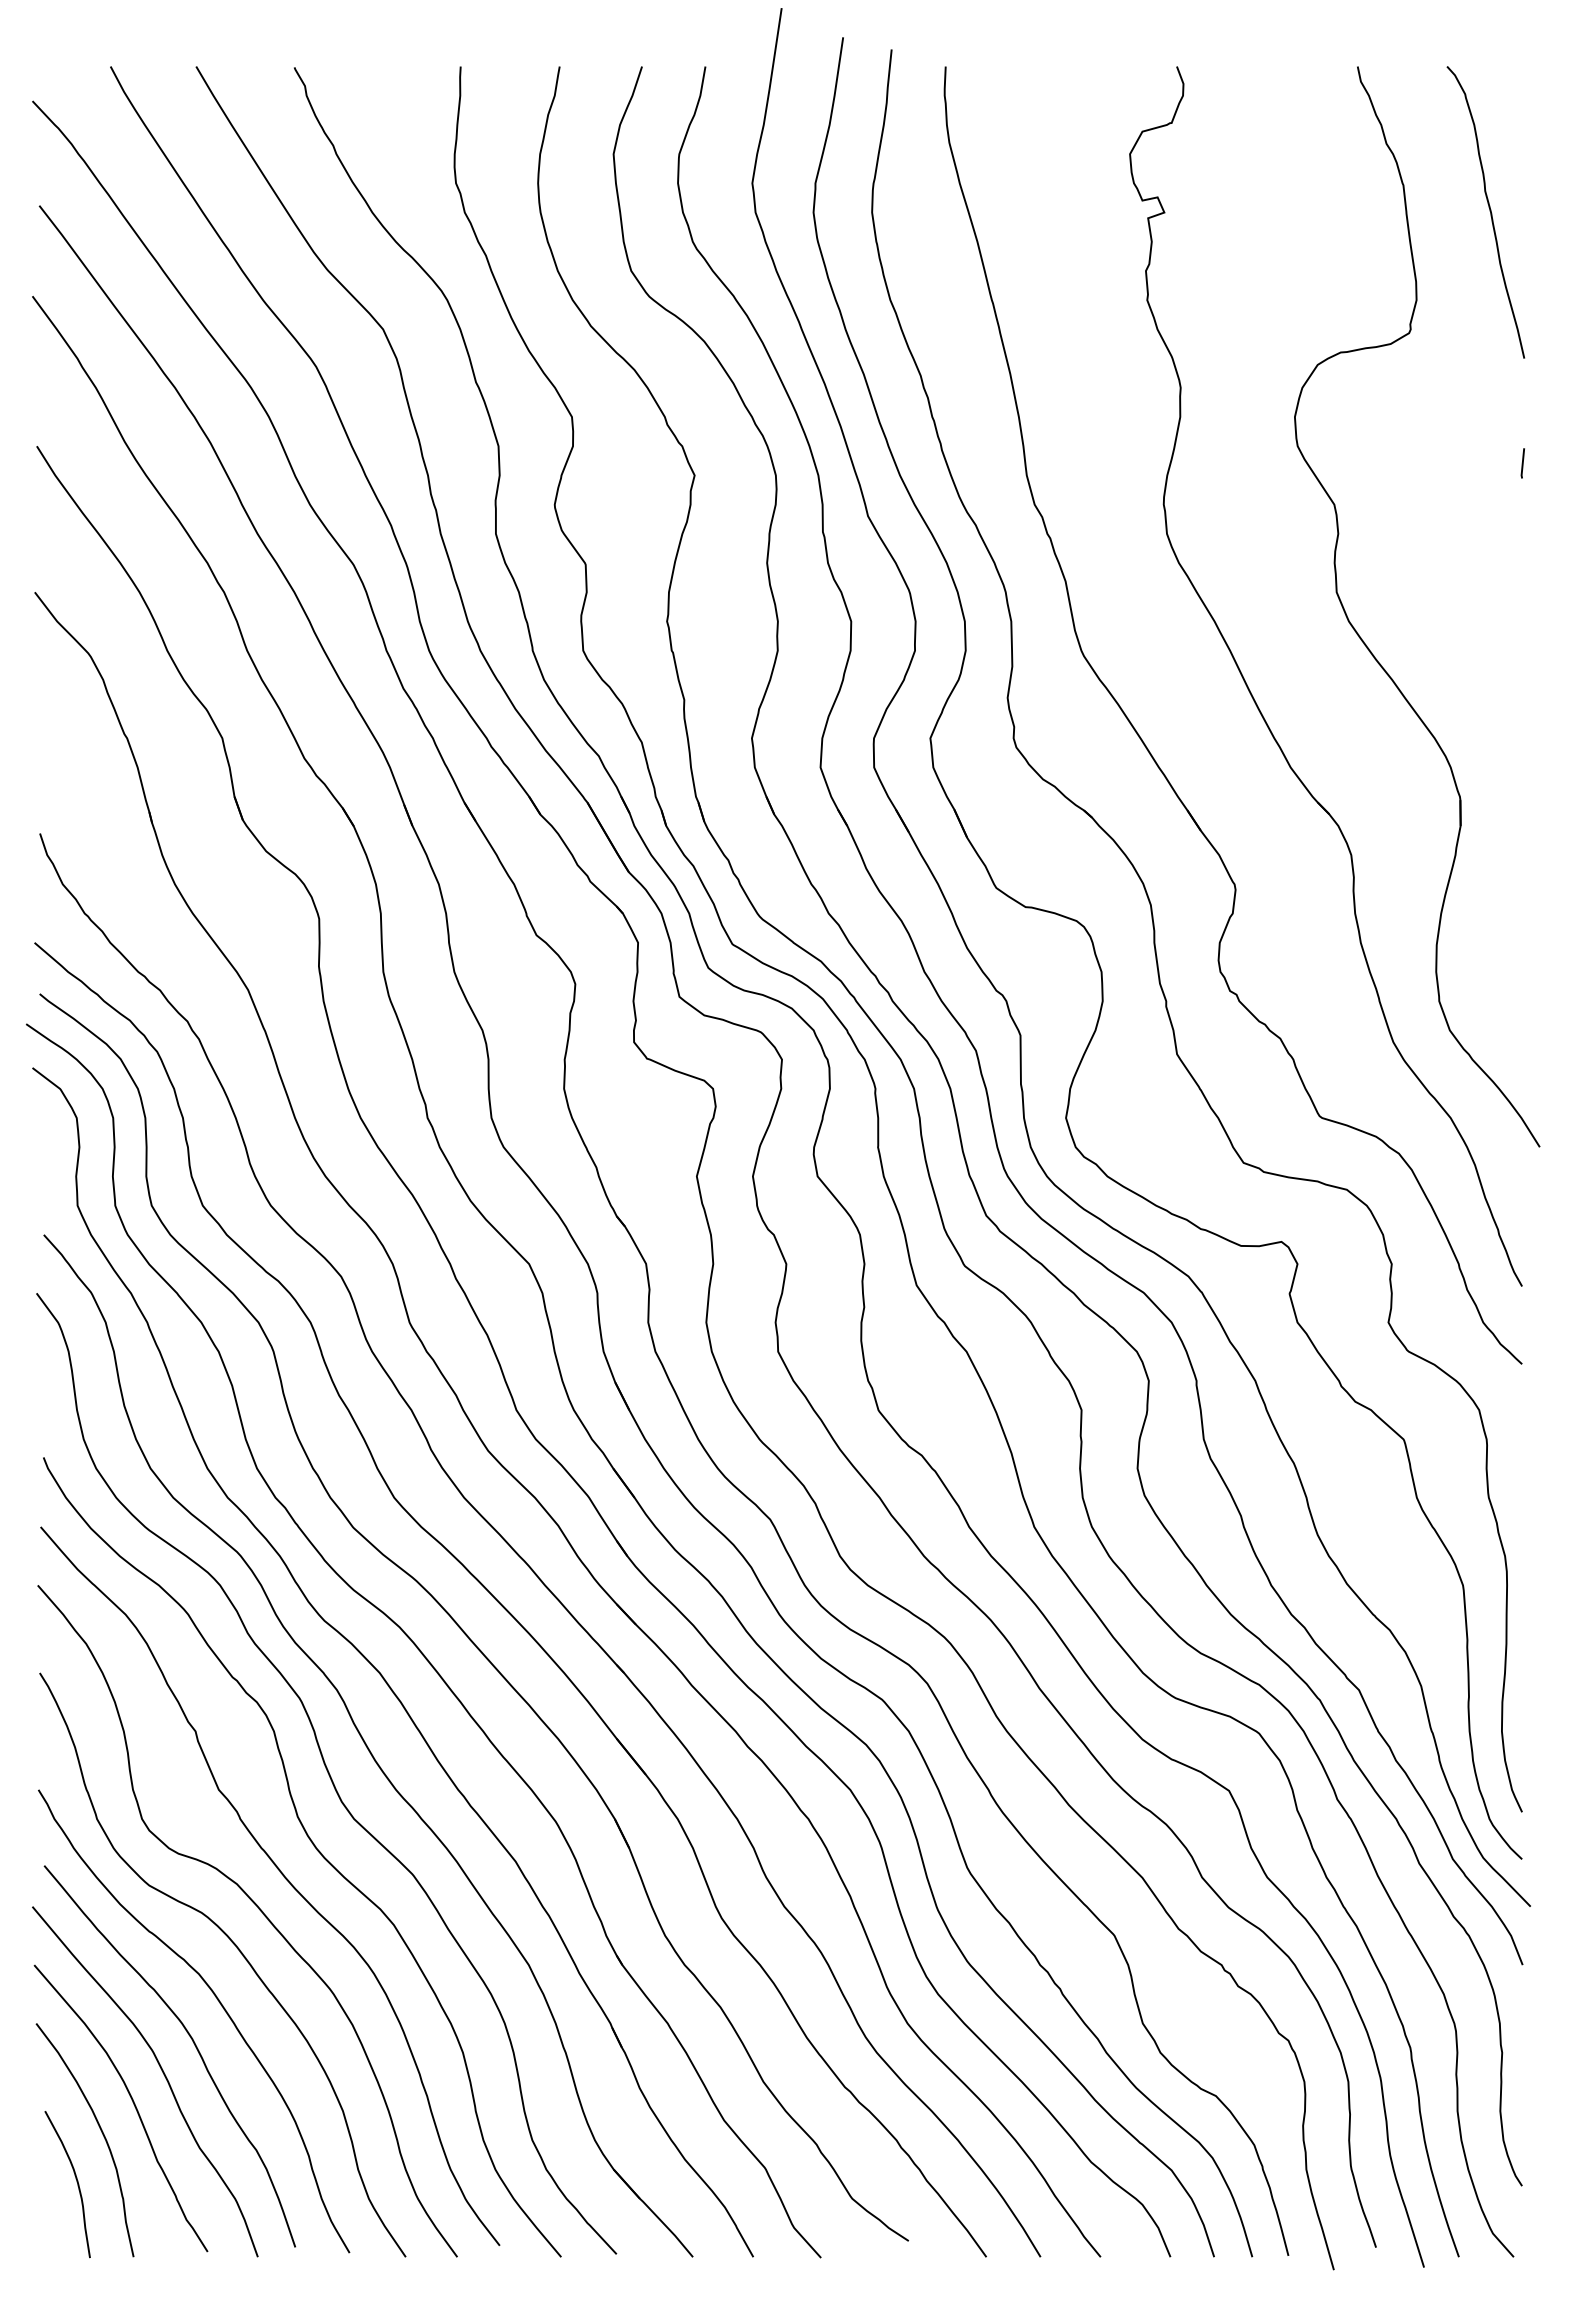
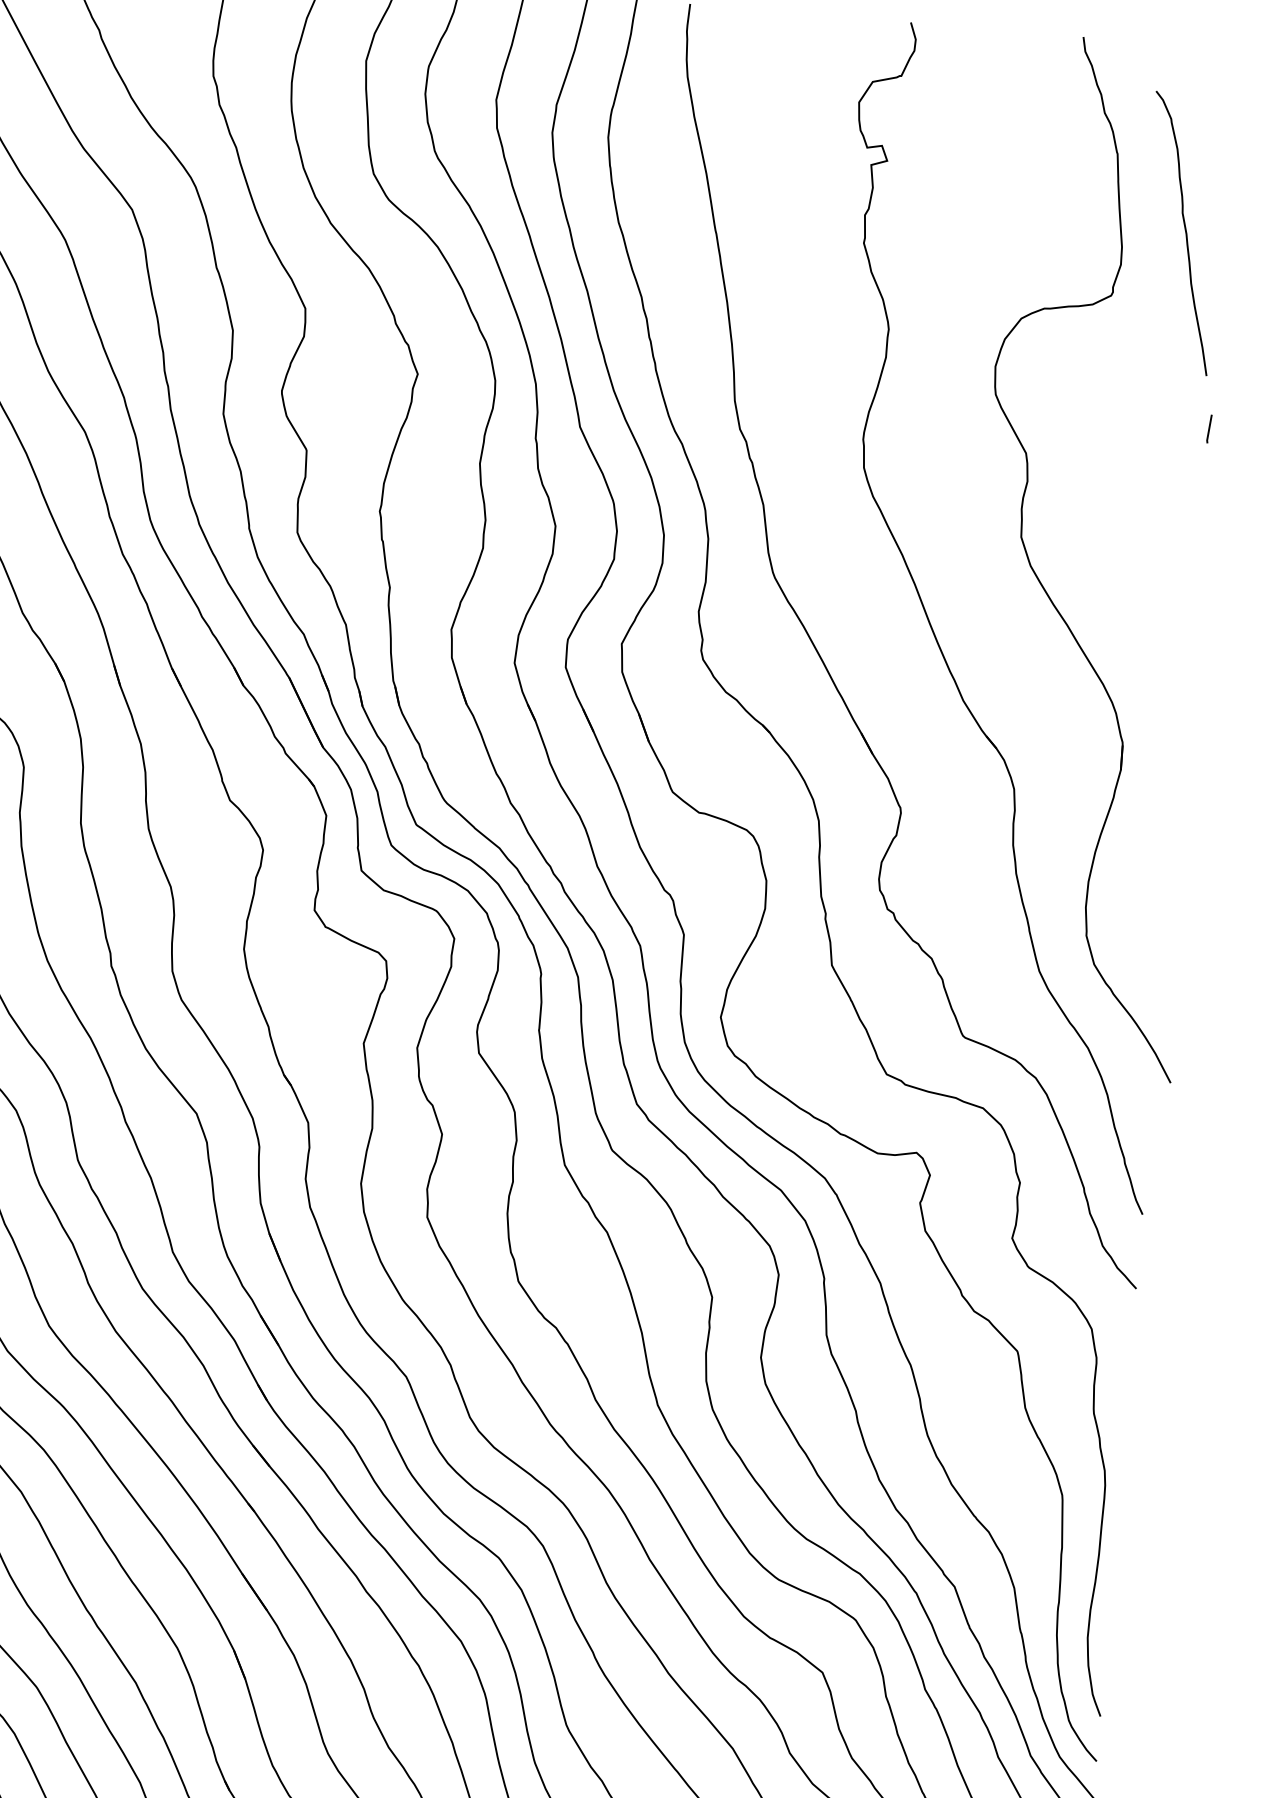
curve: (1489, 211) -> (1185, 232), moved

